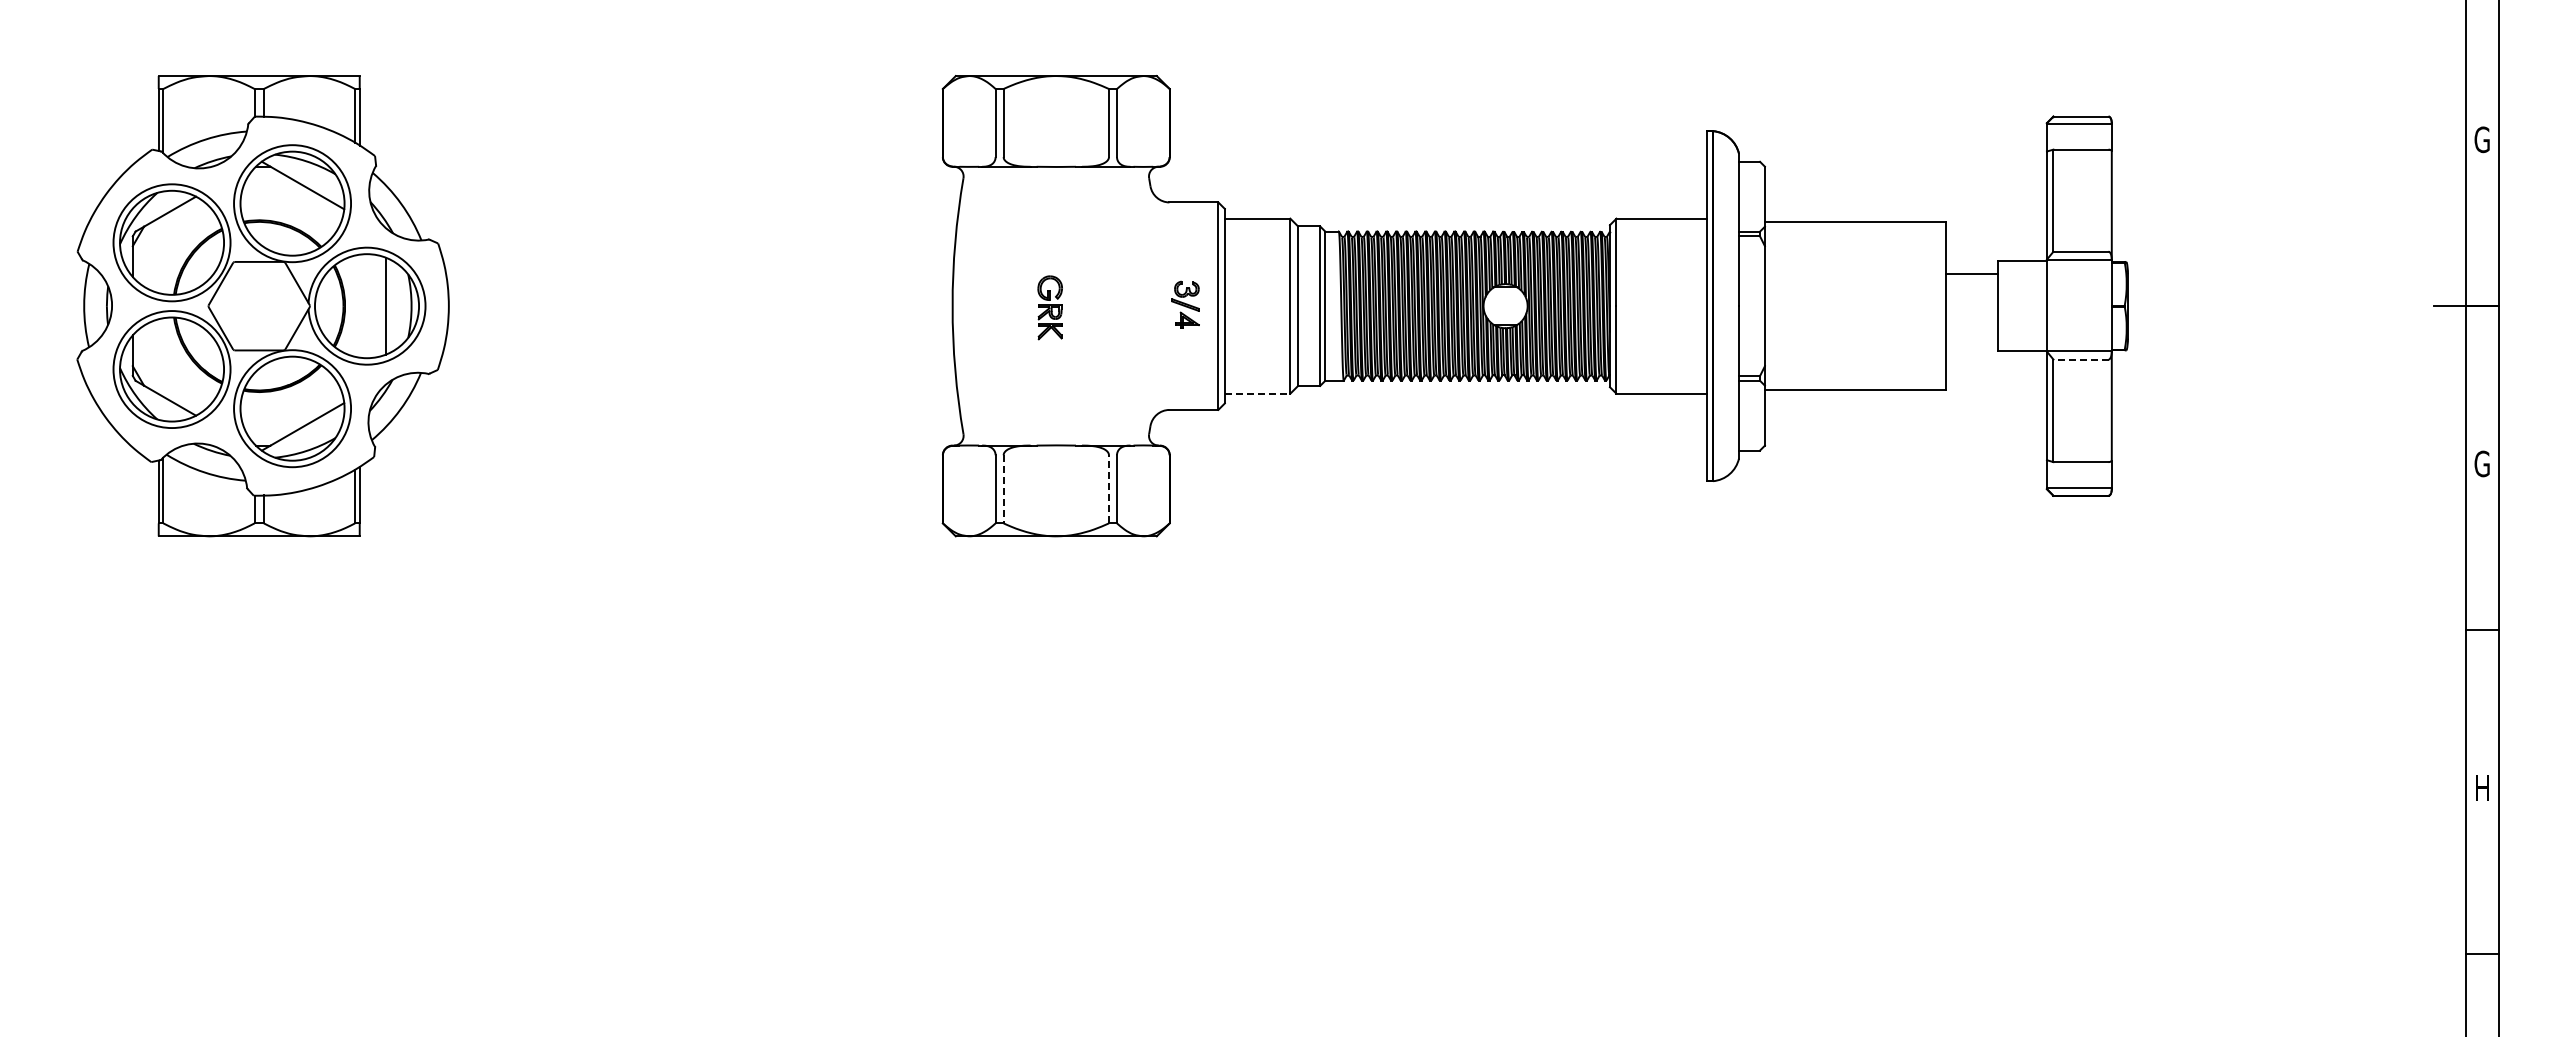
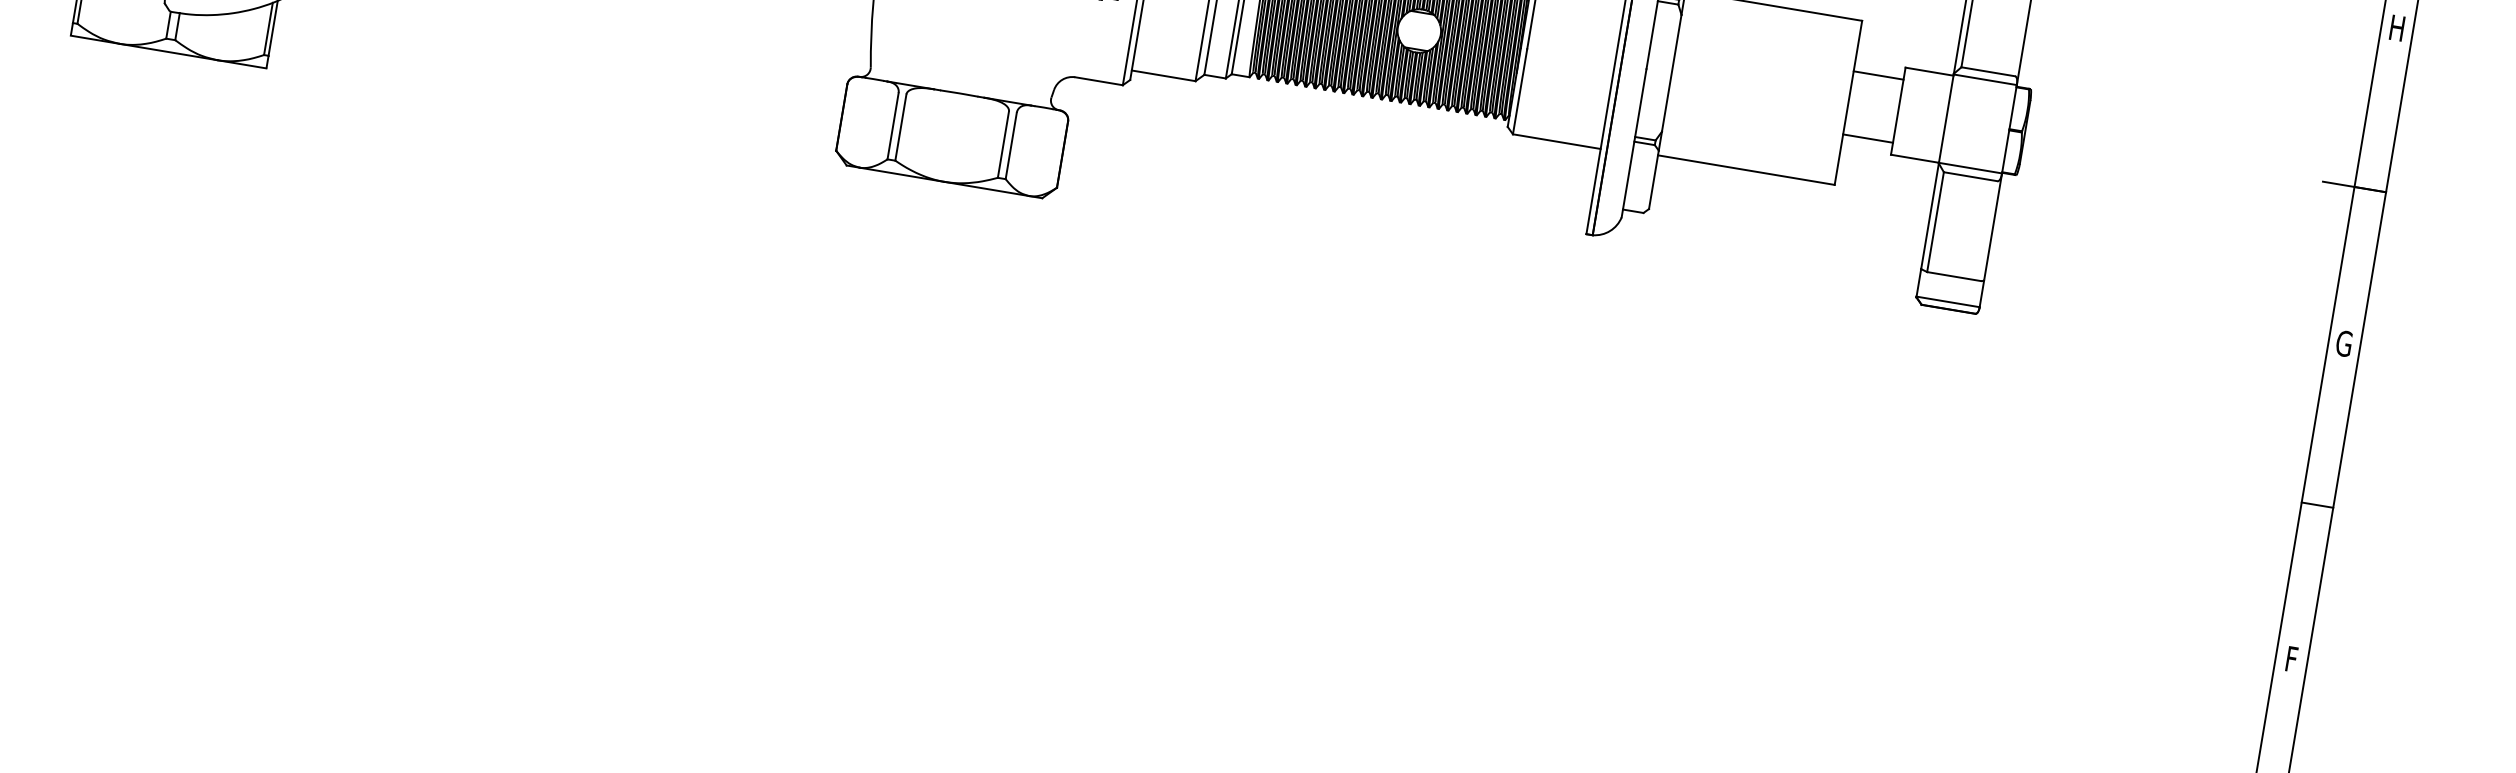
text: (2481, 139) -> (2396, 27), G -> H
line: (1971, 338) -> (1867, 138), added
line: (2081, 359) -> (1971, 176), dashed -> solid
line: (1257, 393) -> (1163, 75), dashed -> solid
line: (1108, 488) -> (1003, 143), dashed -> solid
line: (1003, 489) -> (900, 127), dashed -> solid
text: (2482, 787) -> (2291, 658), H -> F

